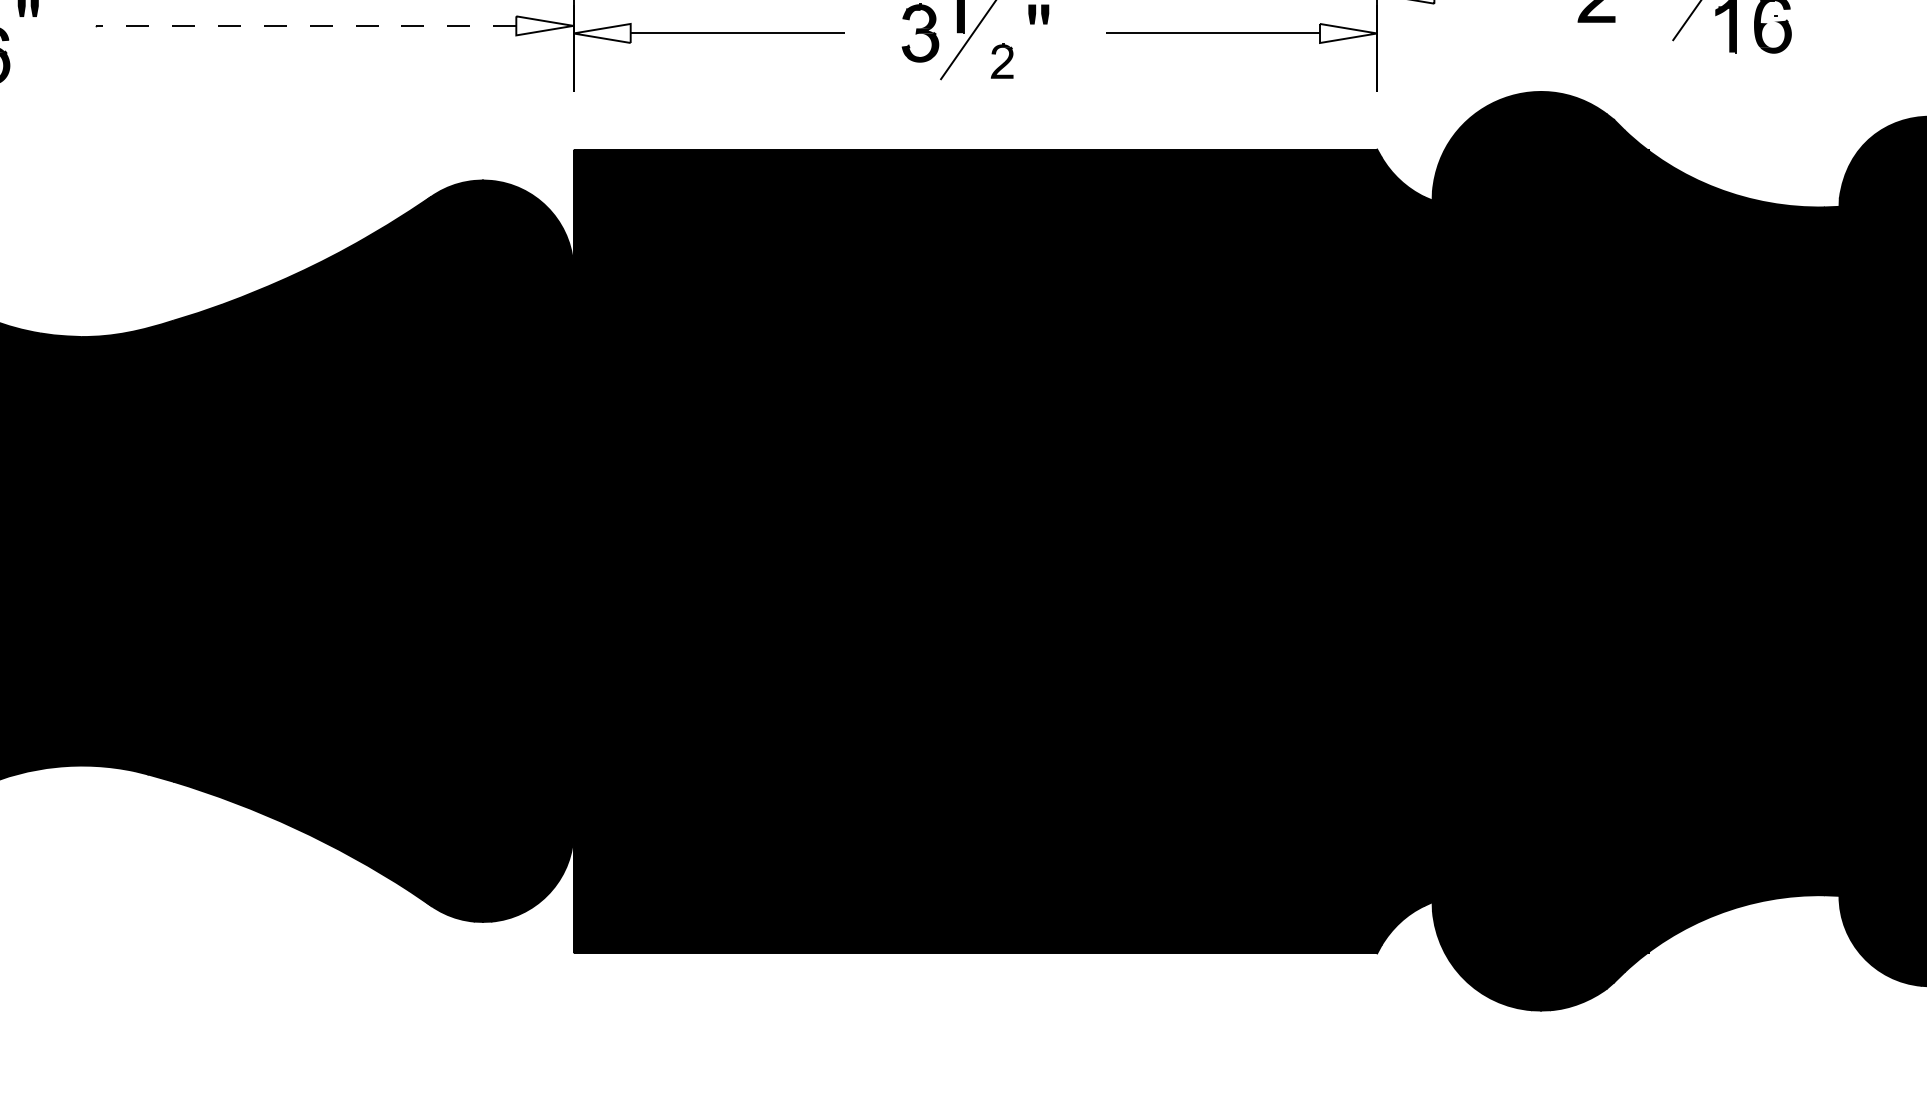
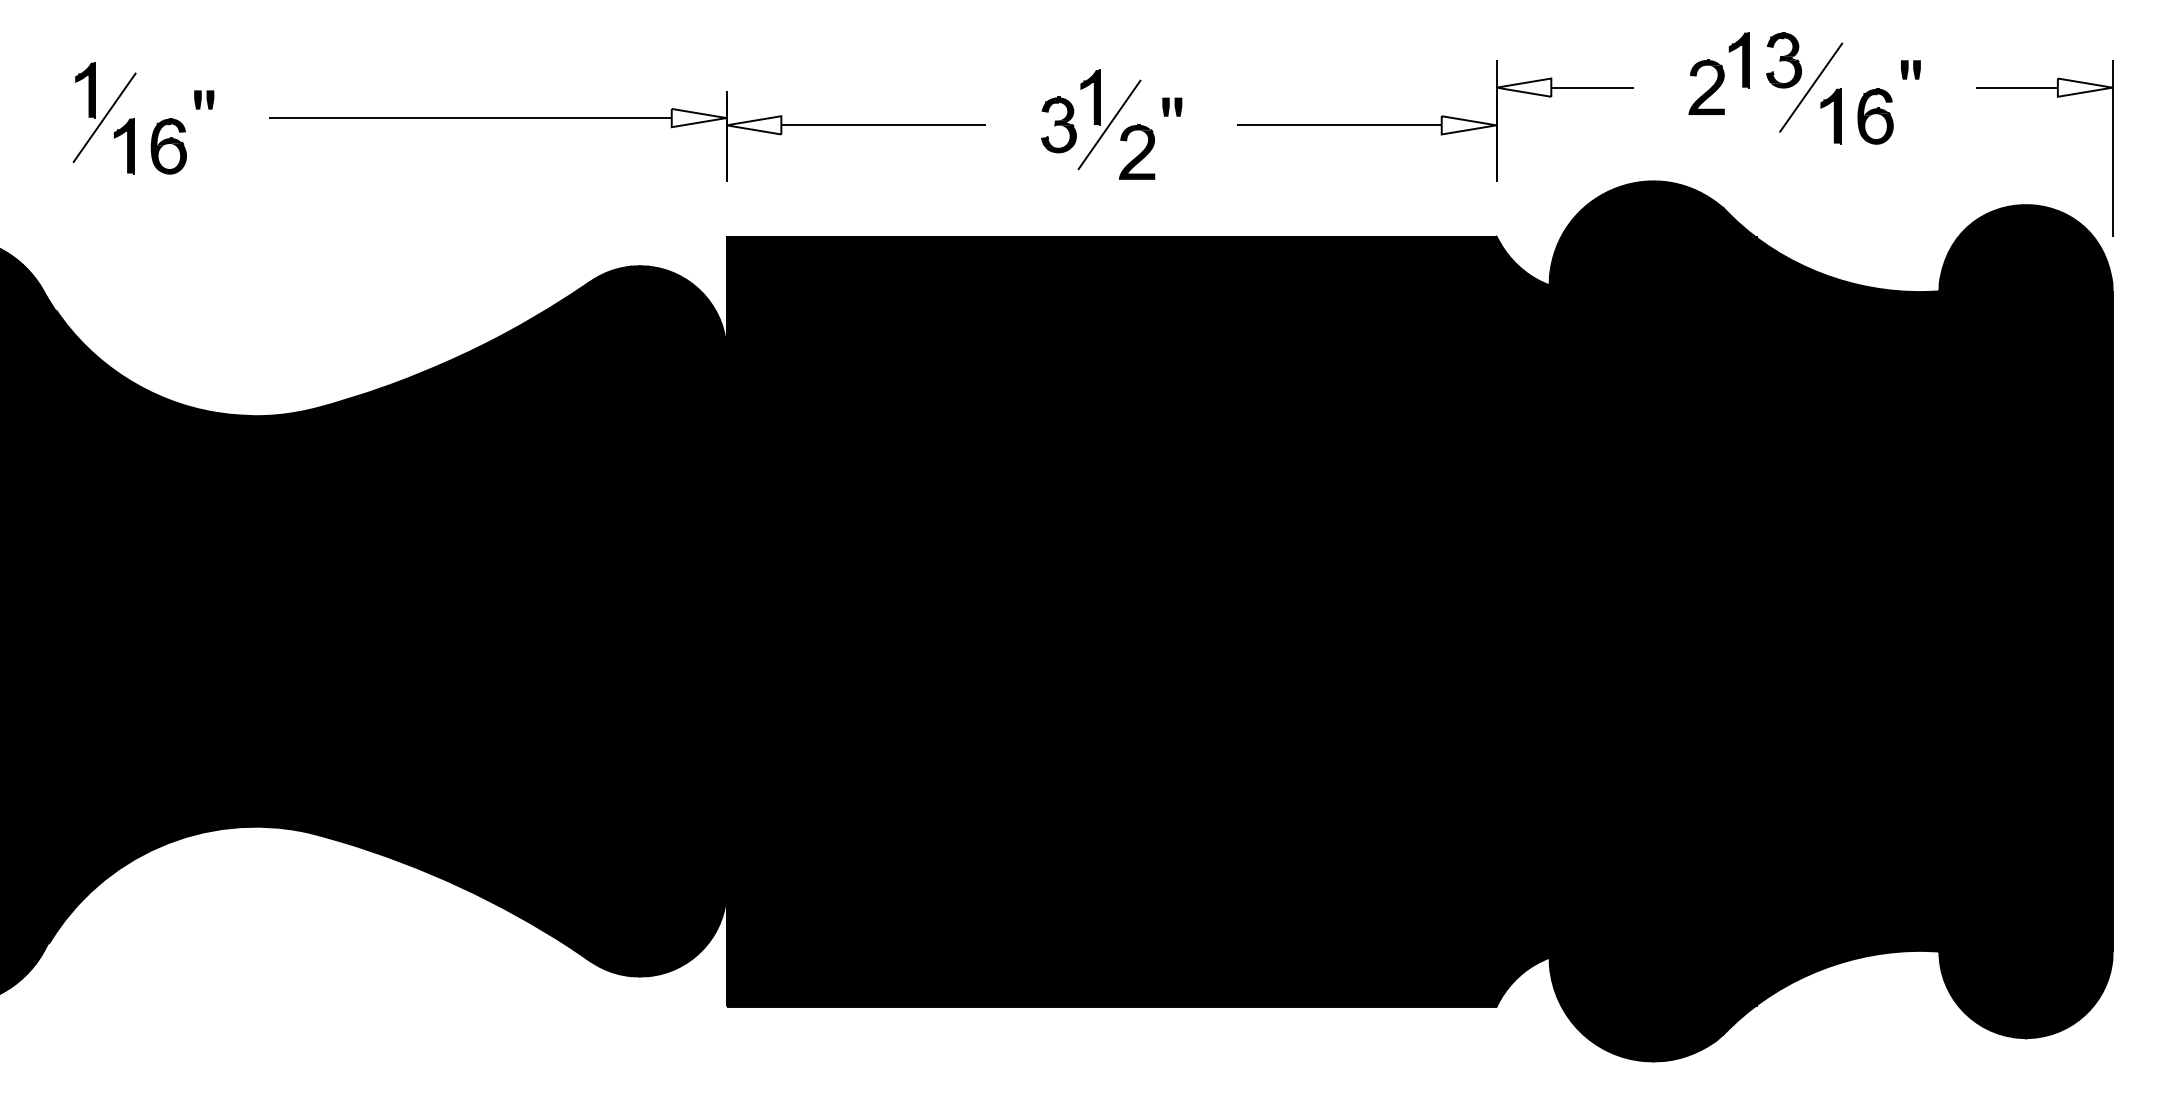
fill: (1773, 19) -> (1876, 111), added
line: (305, 26) -> (469, 118), dashed -> solid
part: (1002, 60) -> (1137, 151), size x1.67

